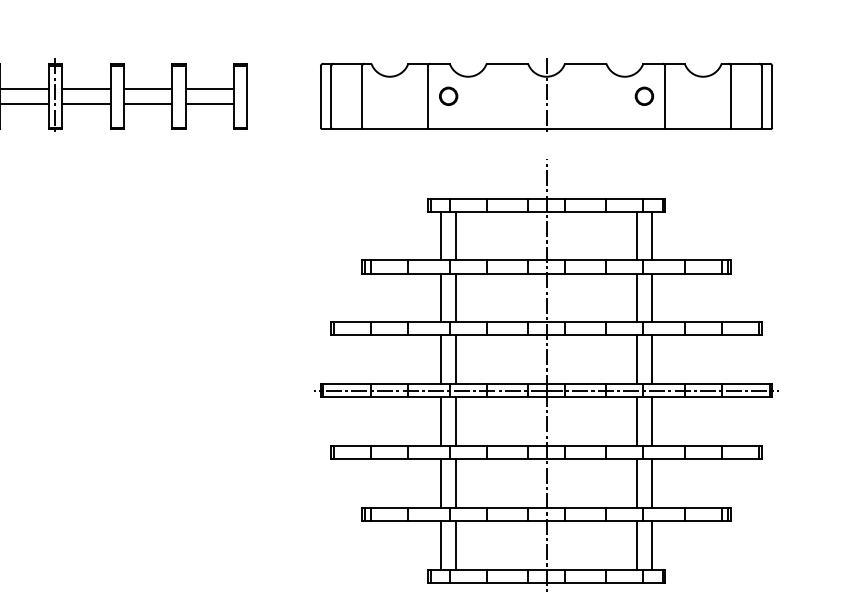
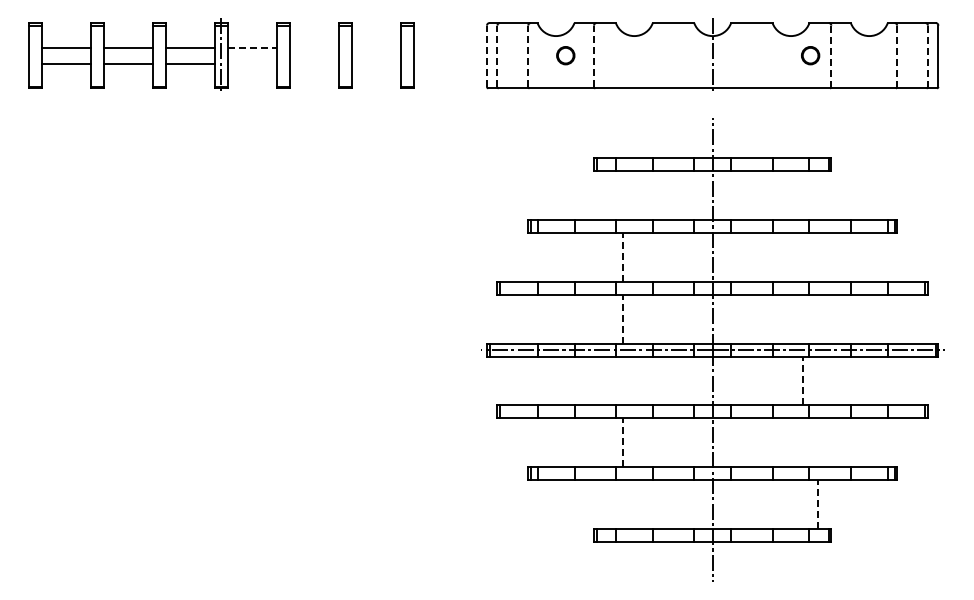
line: (86, 88) -> (252, 47), solid -> dashed
line: (147, 88) -> (313, 47), removed
line: (209, 88) -> (375, 47), removed
circle: (448, 96) -> (565, 55), moved
line: (320, 97) -> (486, 56), solid -> dashed
line: (331, 97) -> (497, 56), solid -> dashed
line: (362, 97) -> (528, 56), solid -> dashed
line: (428, 97) -> (594, 56), solid -> dashed
line: (665, 97) -> (831, 56), solid -> dashed
line: (731, 97) -> (897, 56), solid -> dashed
line: (761, 97) -> (927, 56), solid -> dashed
line: (85, 104) -> (251, 63), removed
line: (147, 104) -> (313, 63), removed
line: (209, 104) -> (375, 63), removed
line: (440, 235) -> (606, 194), removed
line: (456, 235) -> (622, 194), removed
line: (636, 235) -> (802, 194), removed
line: (652, 235) -> (818, 194), removed
line: (440, 297) -> (606, 256), removed
line: (456, 297) -> (622, 256), solid -> dashed
line: (636, 297) -> (802, 256), removed
line: (652, 297) -> (818, 256), removed
line: (440, 359) -> (606, 318), removed
line: (456, 359) -> (622, 318), solid -> dashed
line: (636, 359) -> (802, 318), removed
line: (652, 359) -> (818, 318), removed
line: (440, 421) -> (606, 380), removed
line: (456, 421) -> (622, 380), removed
line: (636, 421) -> (802, 380), solid -> dashed
line: (652, 421) -> (818, 380), removed
line: (440, 483) -> (606, 442), removed
line: (456, 483) -> (622, 442), solid -> dashed
line: (636, 483) -> (802, 442), removed
line: (652, 483) -> (818, 442), removed
line: (440, 545) -> (606, 504), removed
line: (456, 545) -> (622, 504), removed
line: (636, 545) -> (802, 504), removed
line: (652, 545) -> (818, 504), solid -> dashed

